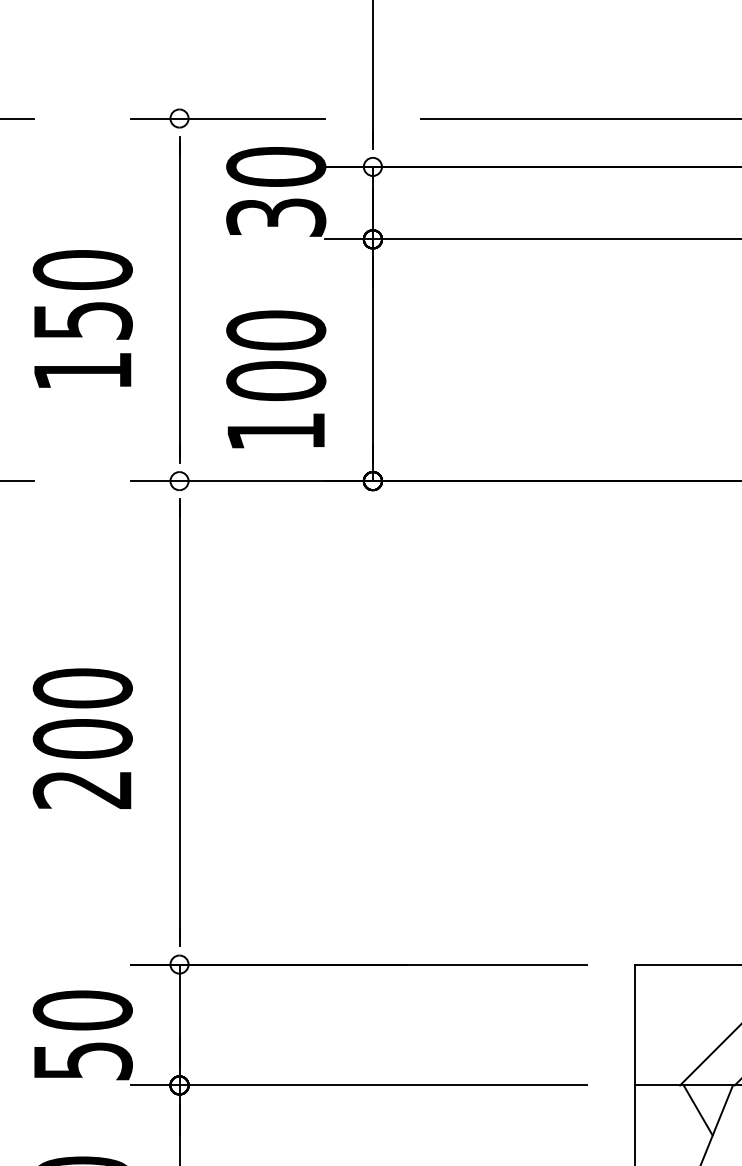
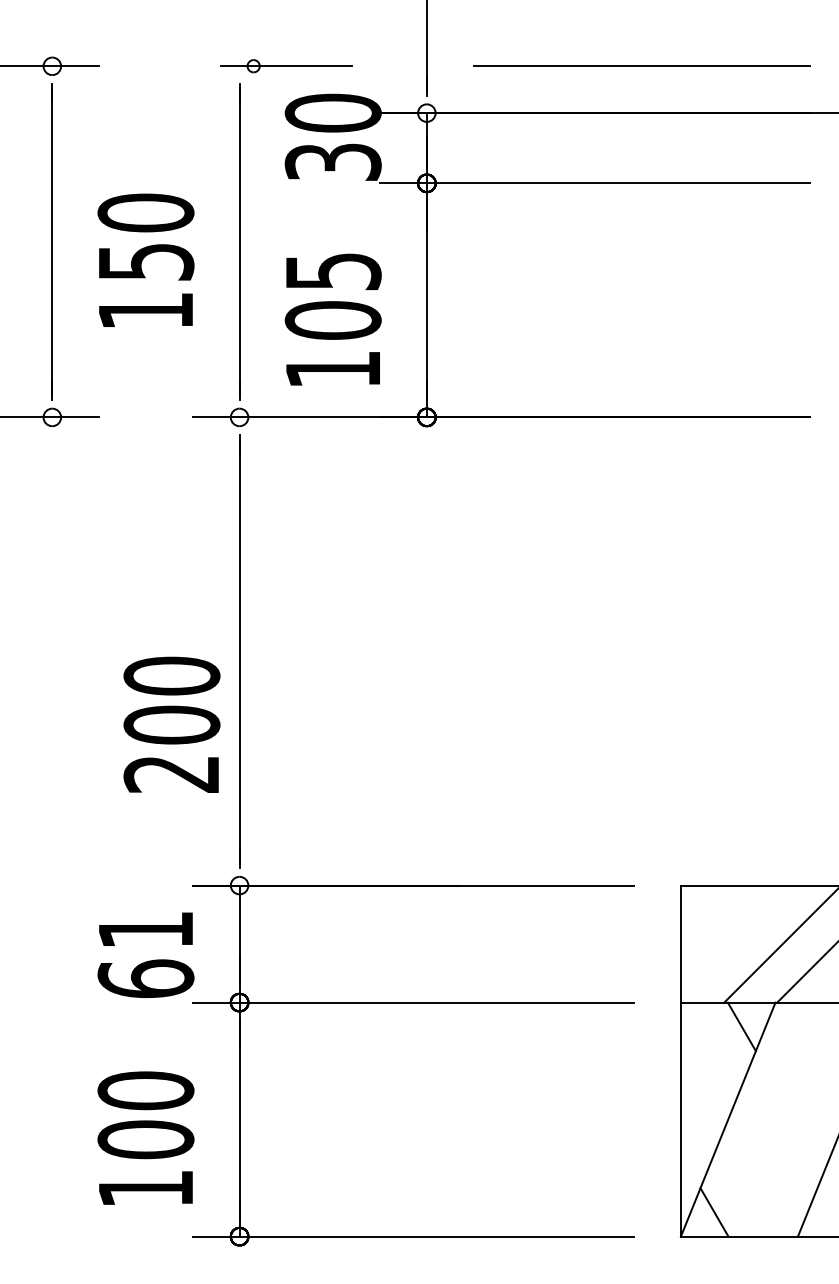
part: (227, 117) -> (286, 65), size x0.7
text: (275, 330) -> (332, 271), 100 -> 105
text: (82, 738) -> (171, 724), moved
text: (82, 1035) -> (145, 954), 50 -> 61

